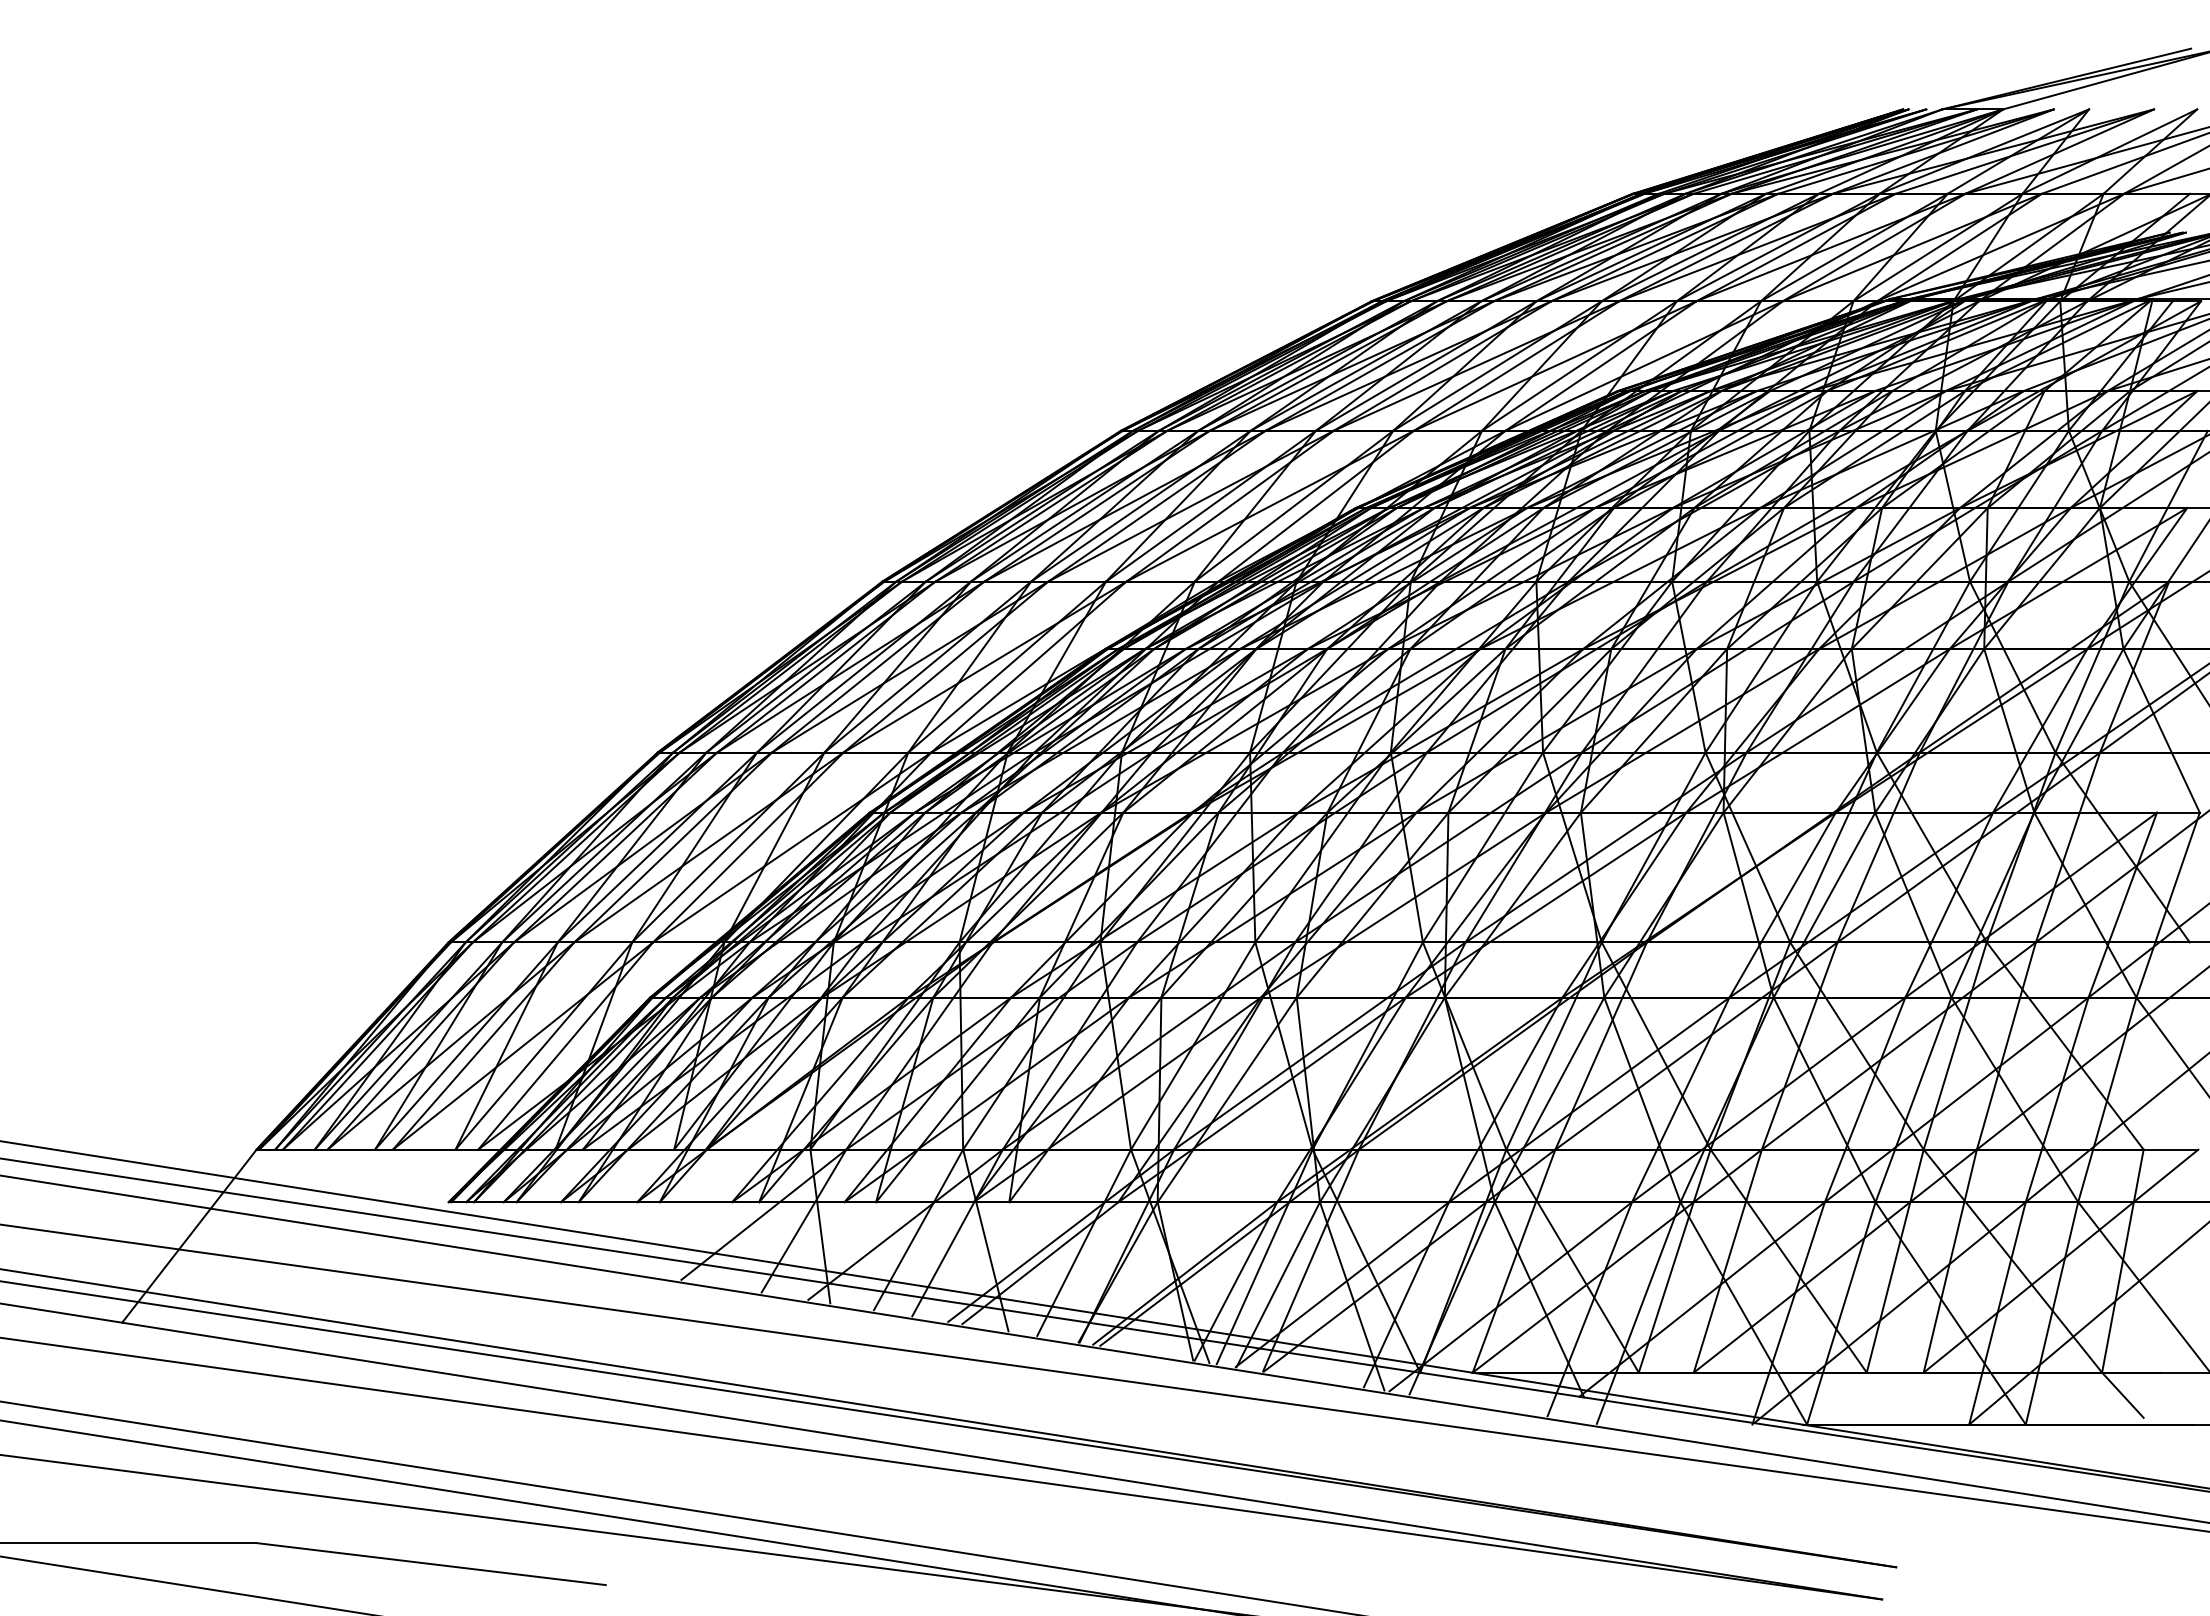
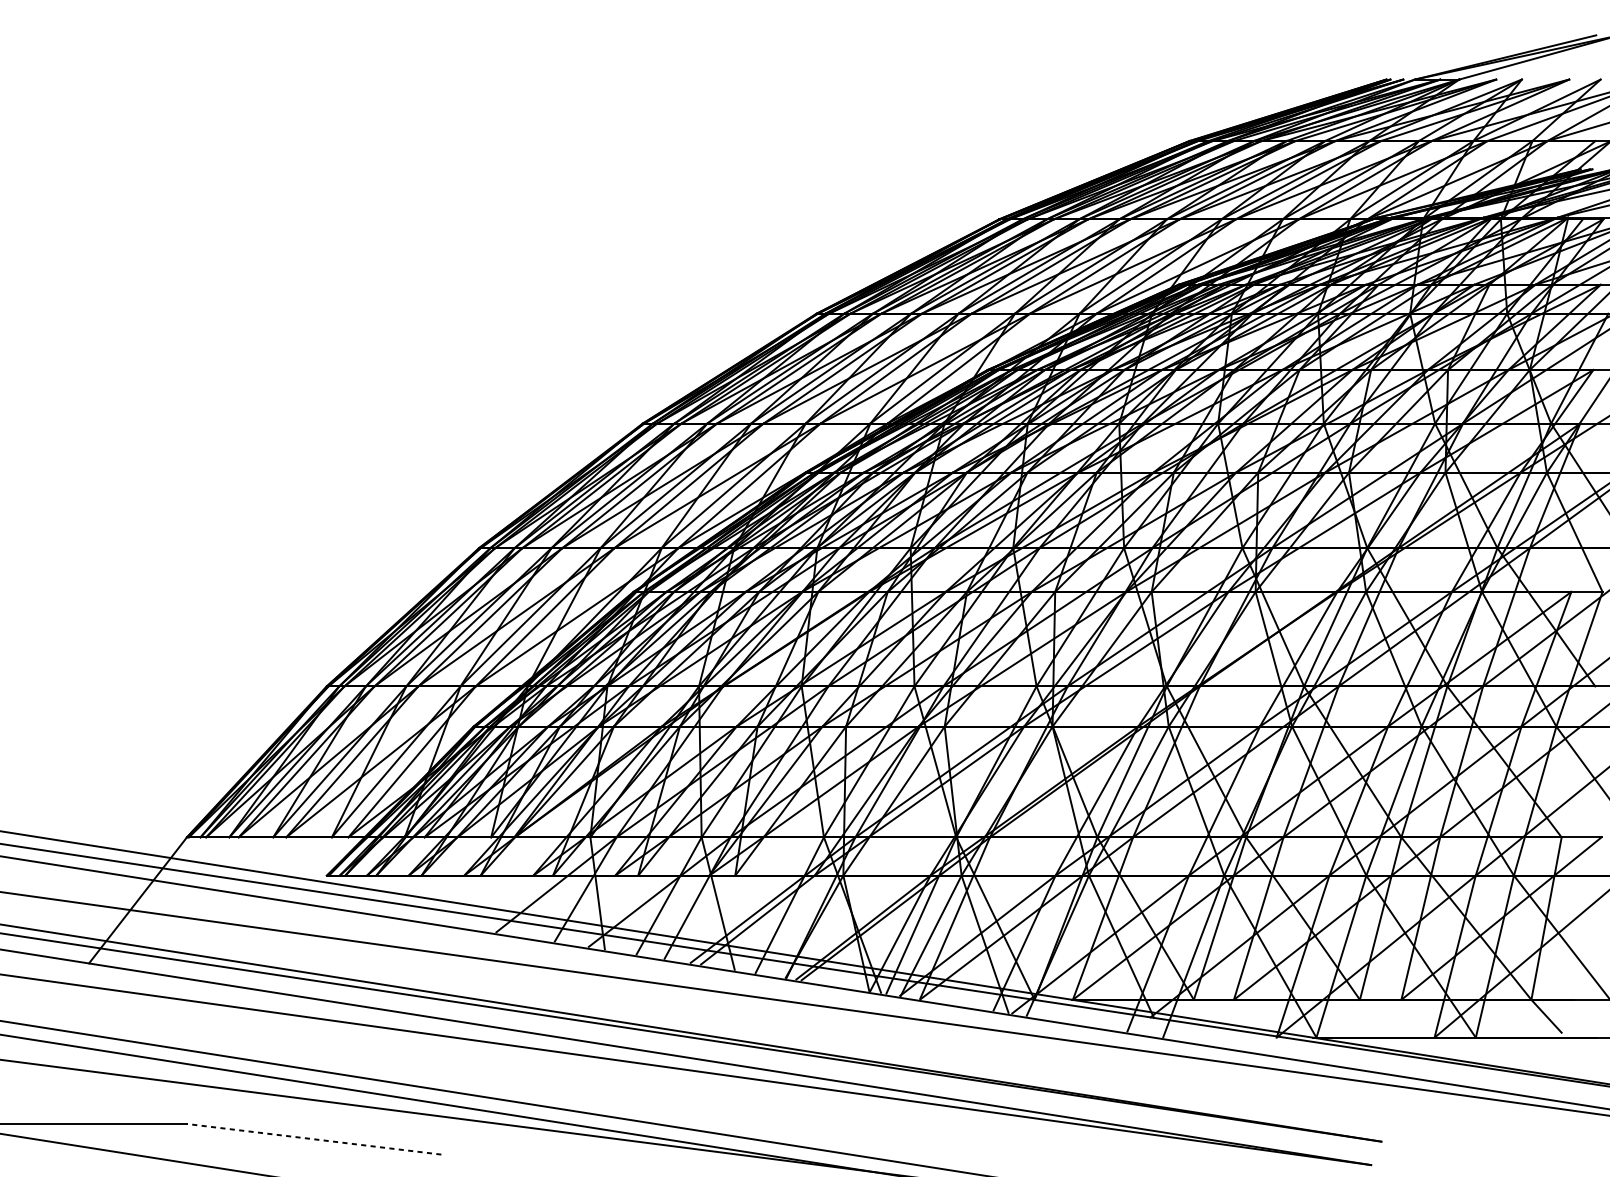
line: (430, 1564) -> (313, 1139), solid -> dashed

